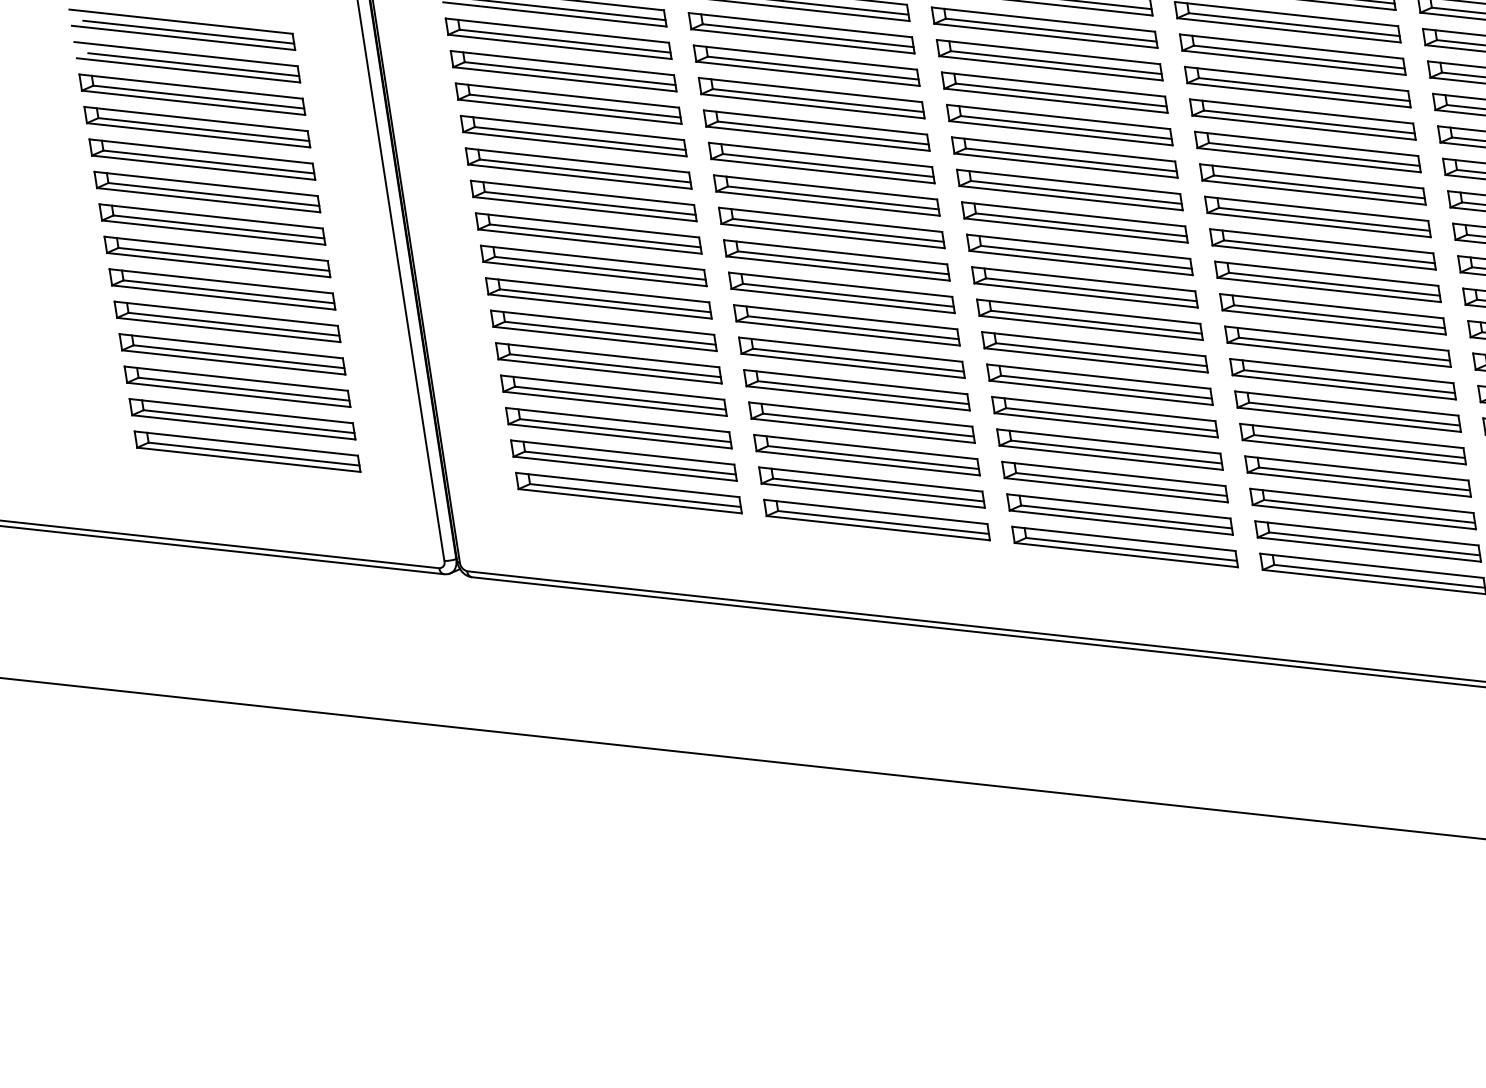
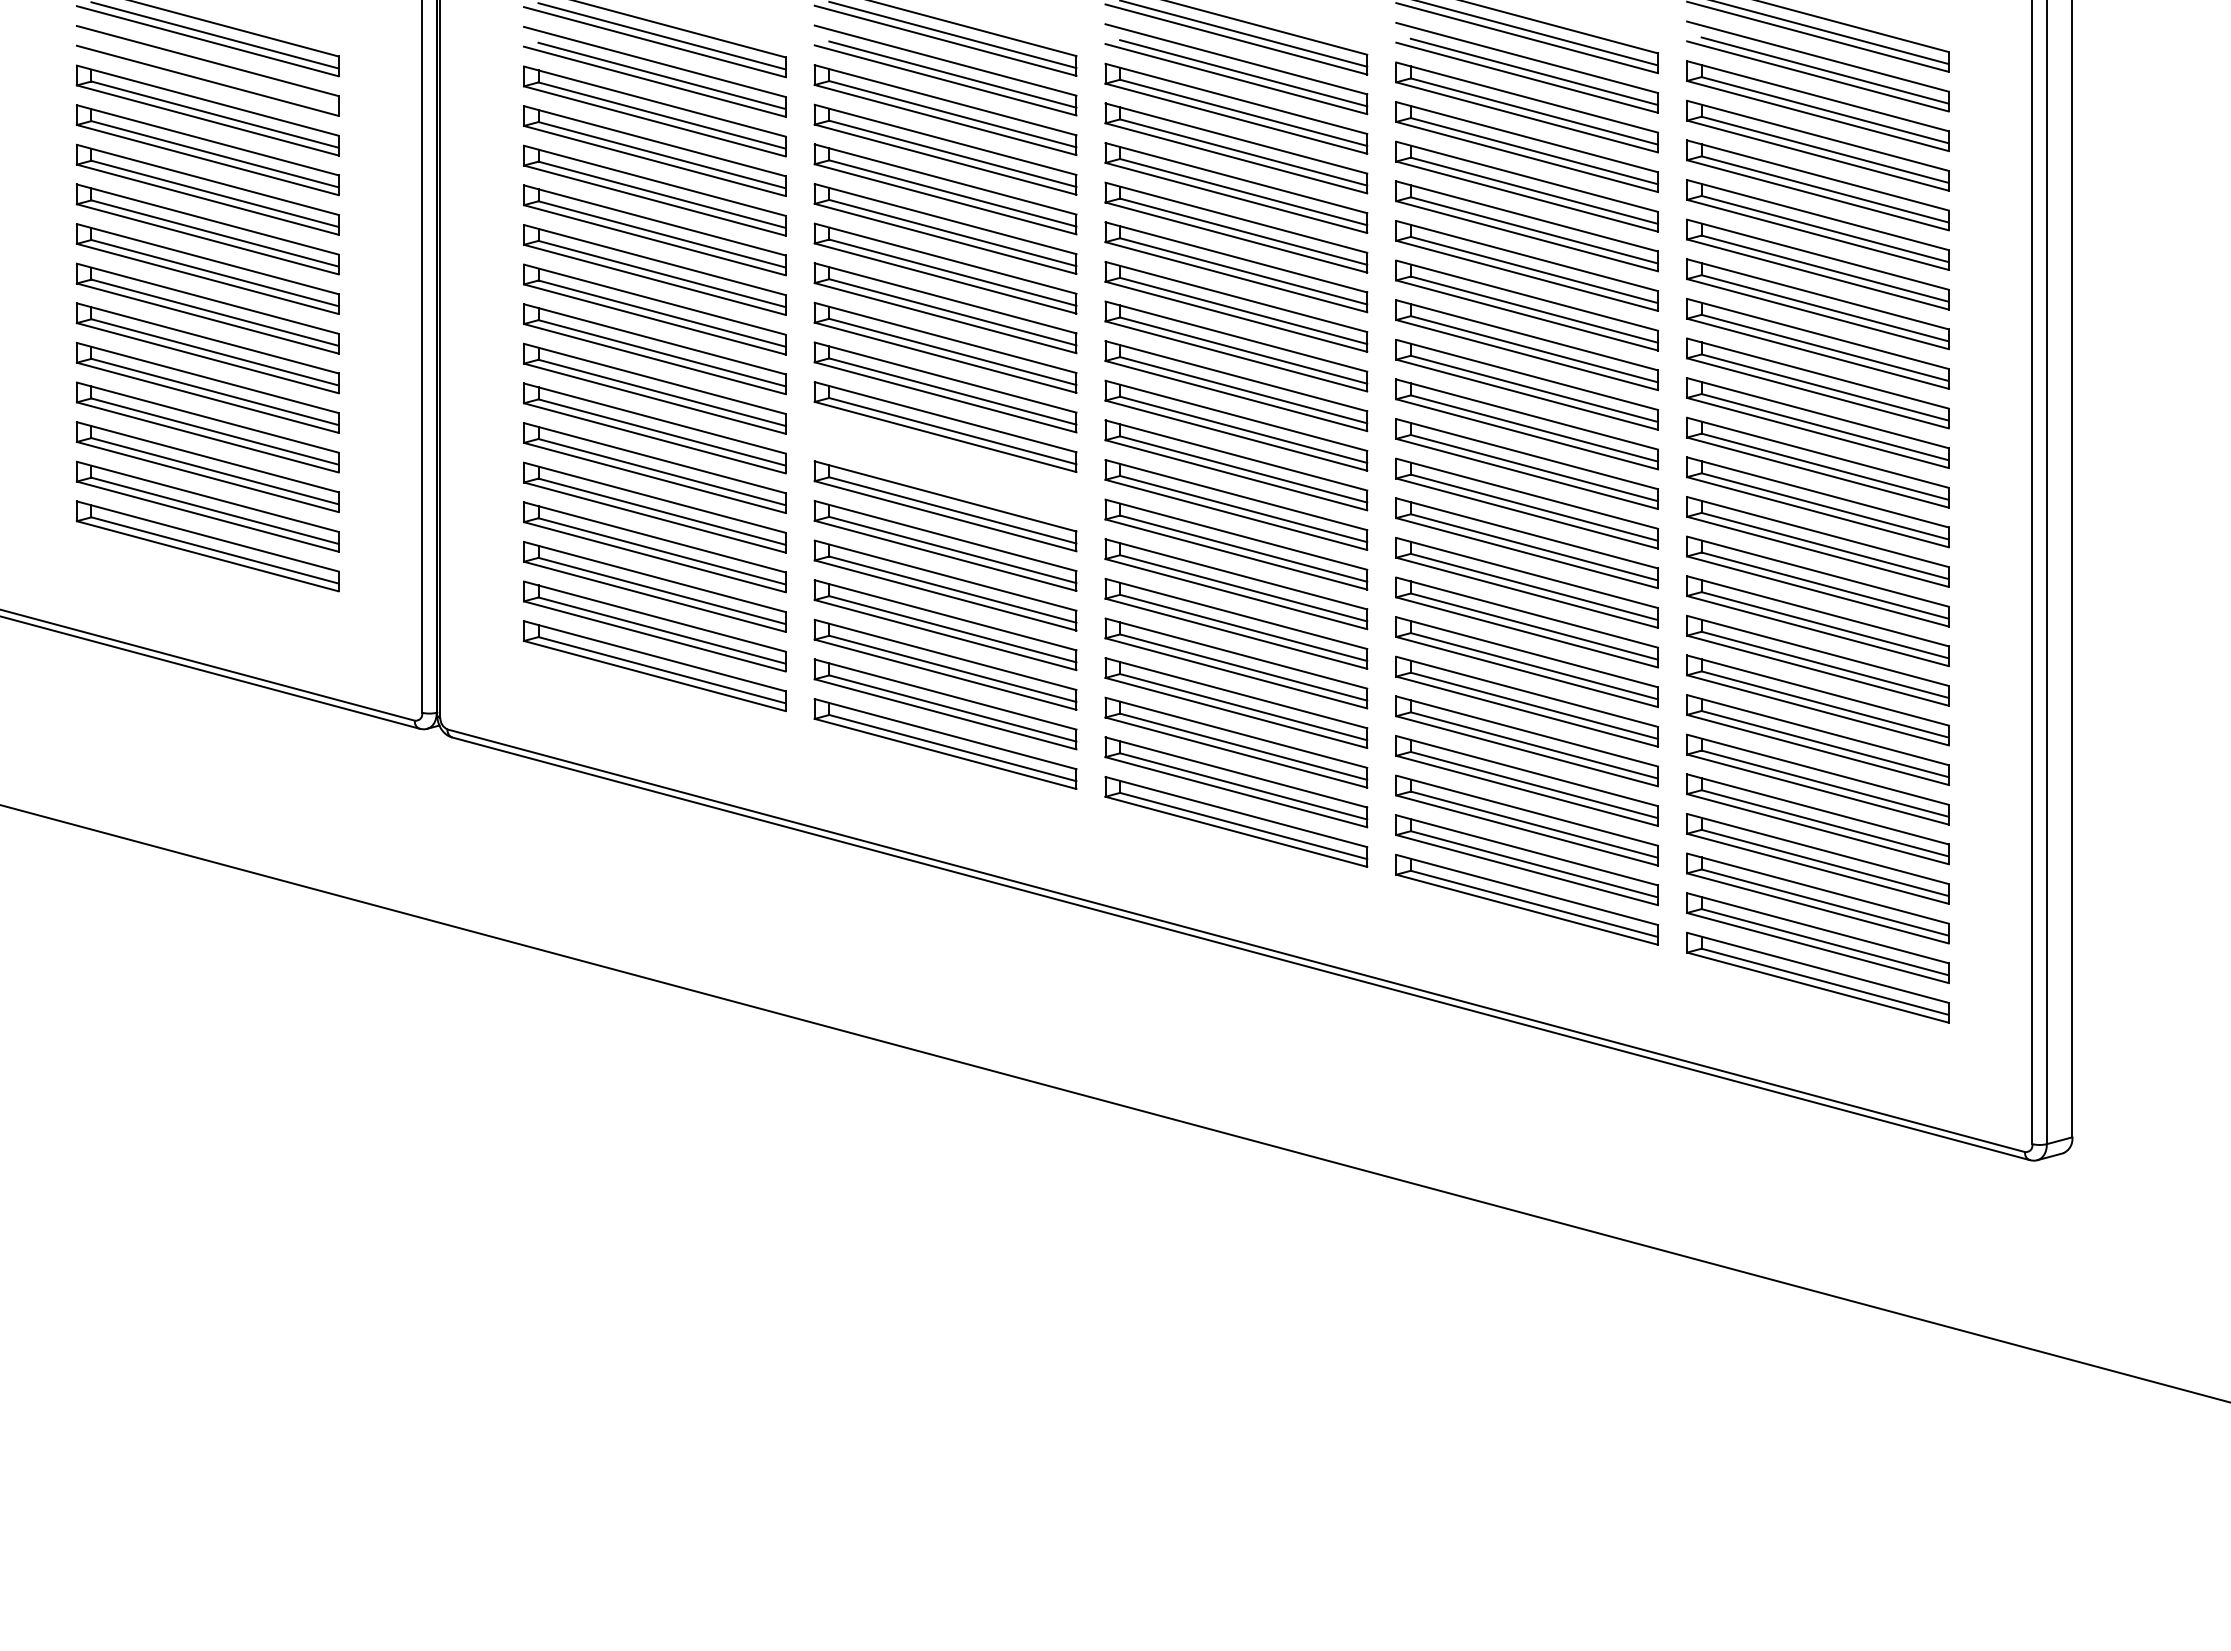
line: (193, 64) -> (214, 74), removed
part: (841, 292) -> (945, 466), removed

